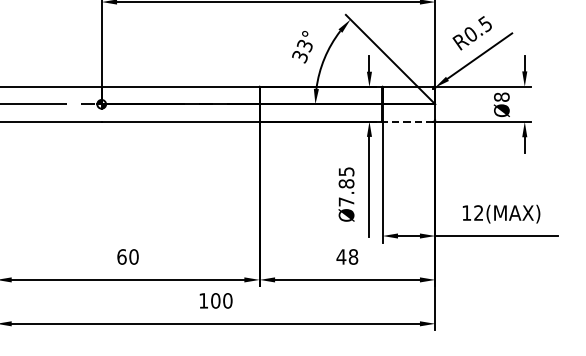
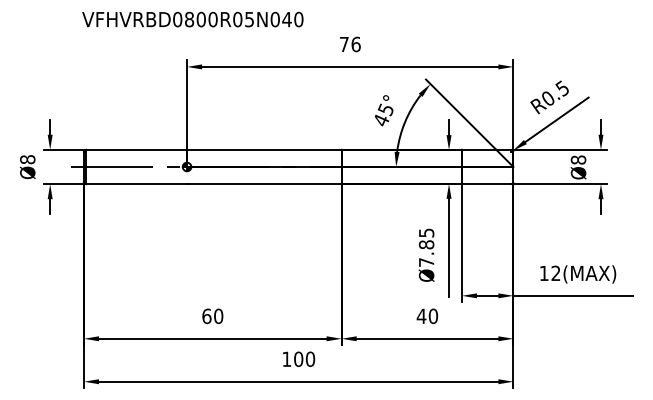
text: (302, 51) -> (383, 115), 33° -> 45°
line: (407, 122) -> (486, 184), dashed -> solid
text: (353, 257) -> (433, 316), 48 -> 40

